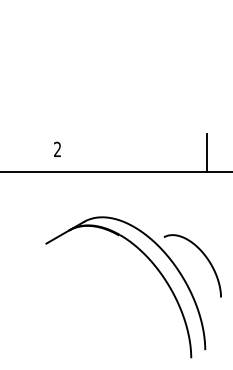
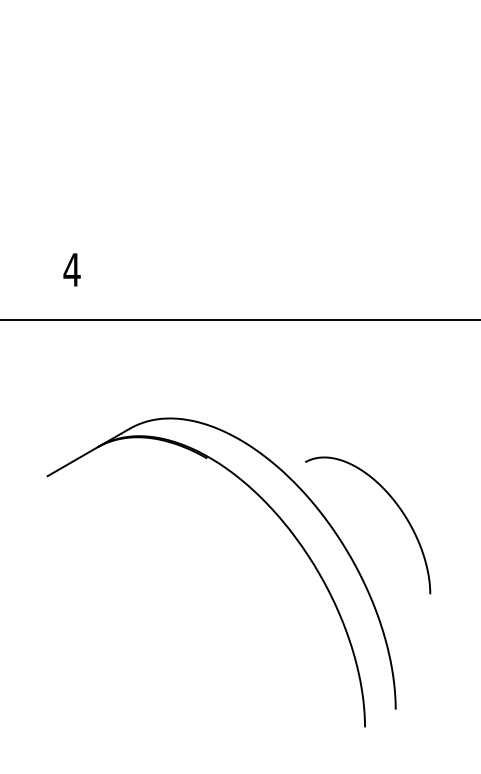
text: (57, 148) -> (71, 267), 2 -> 4
line: (206, 153) -> (398, 278), removed

